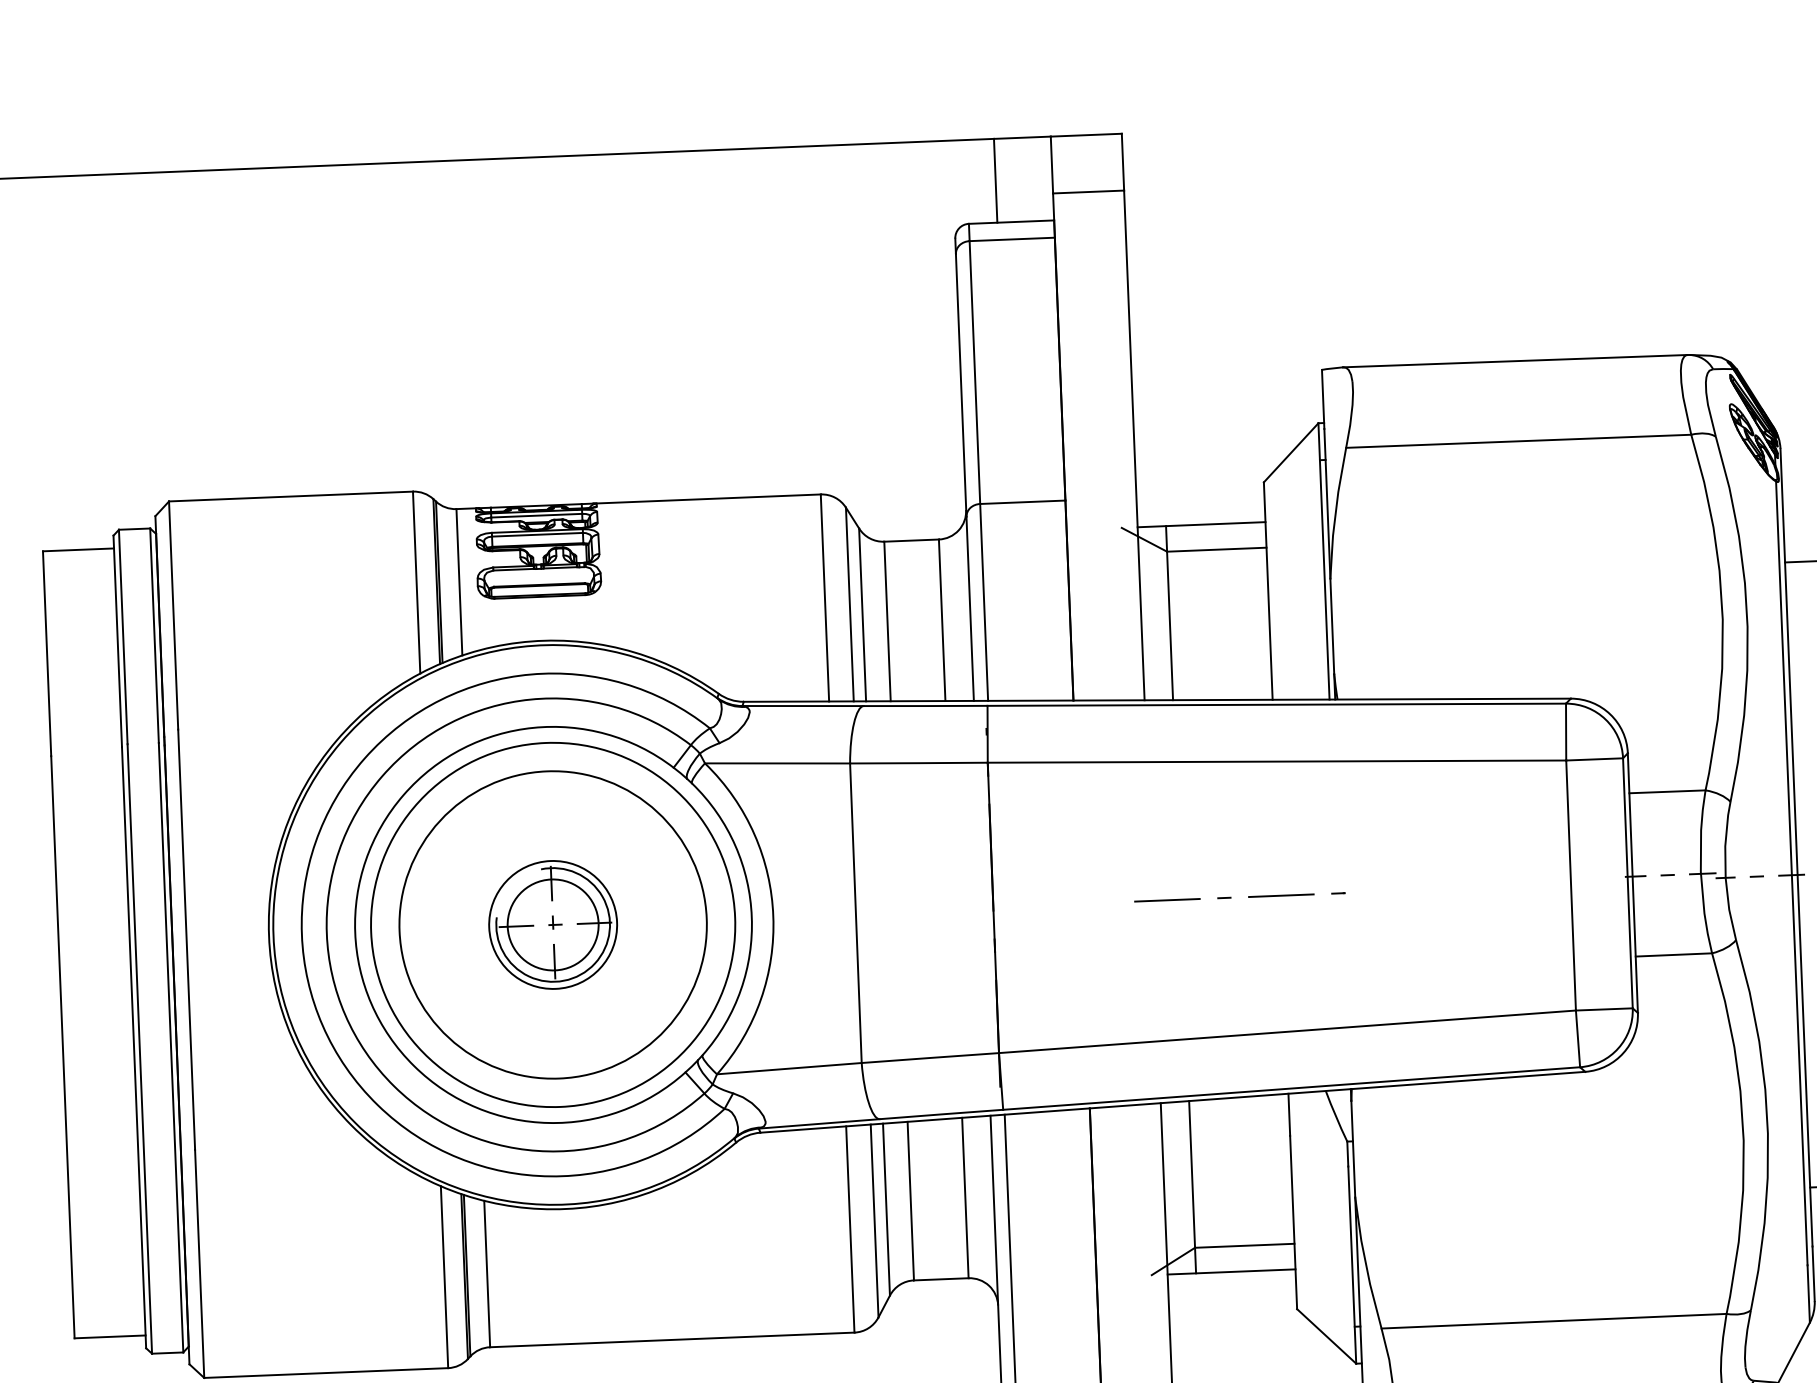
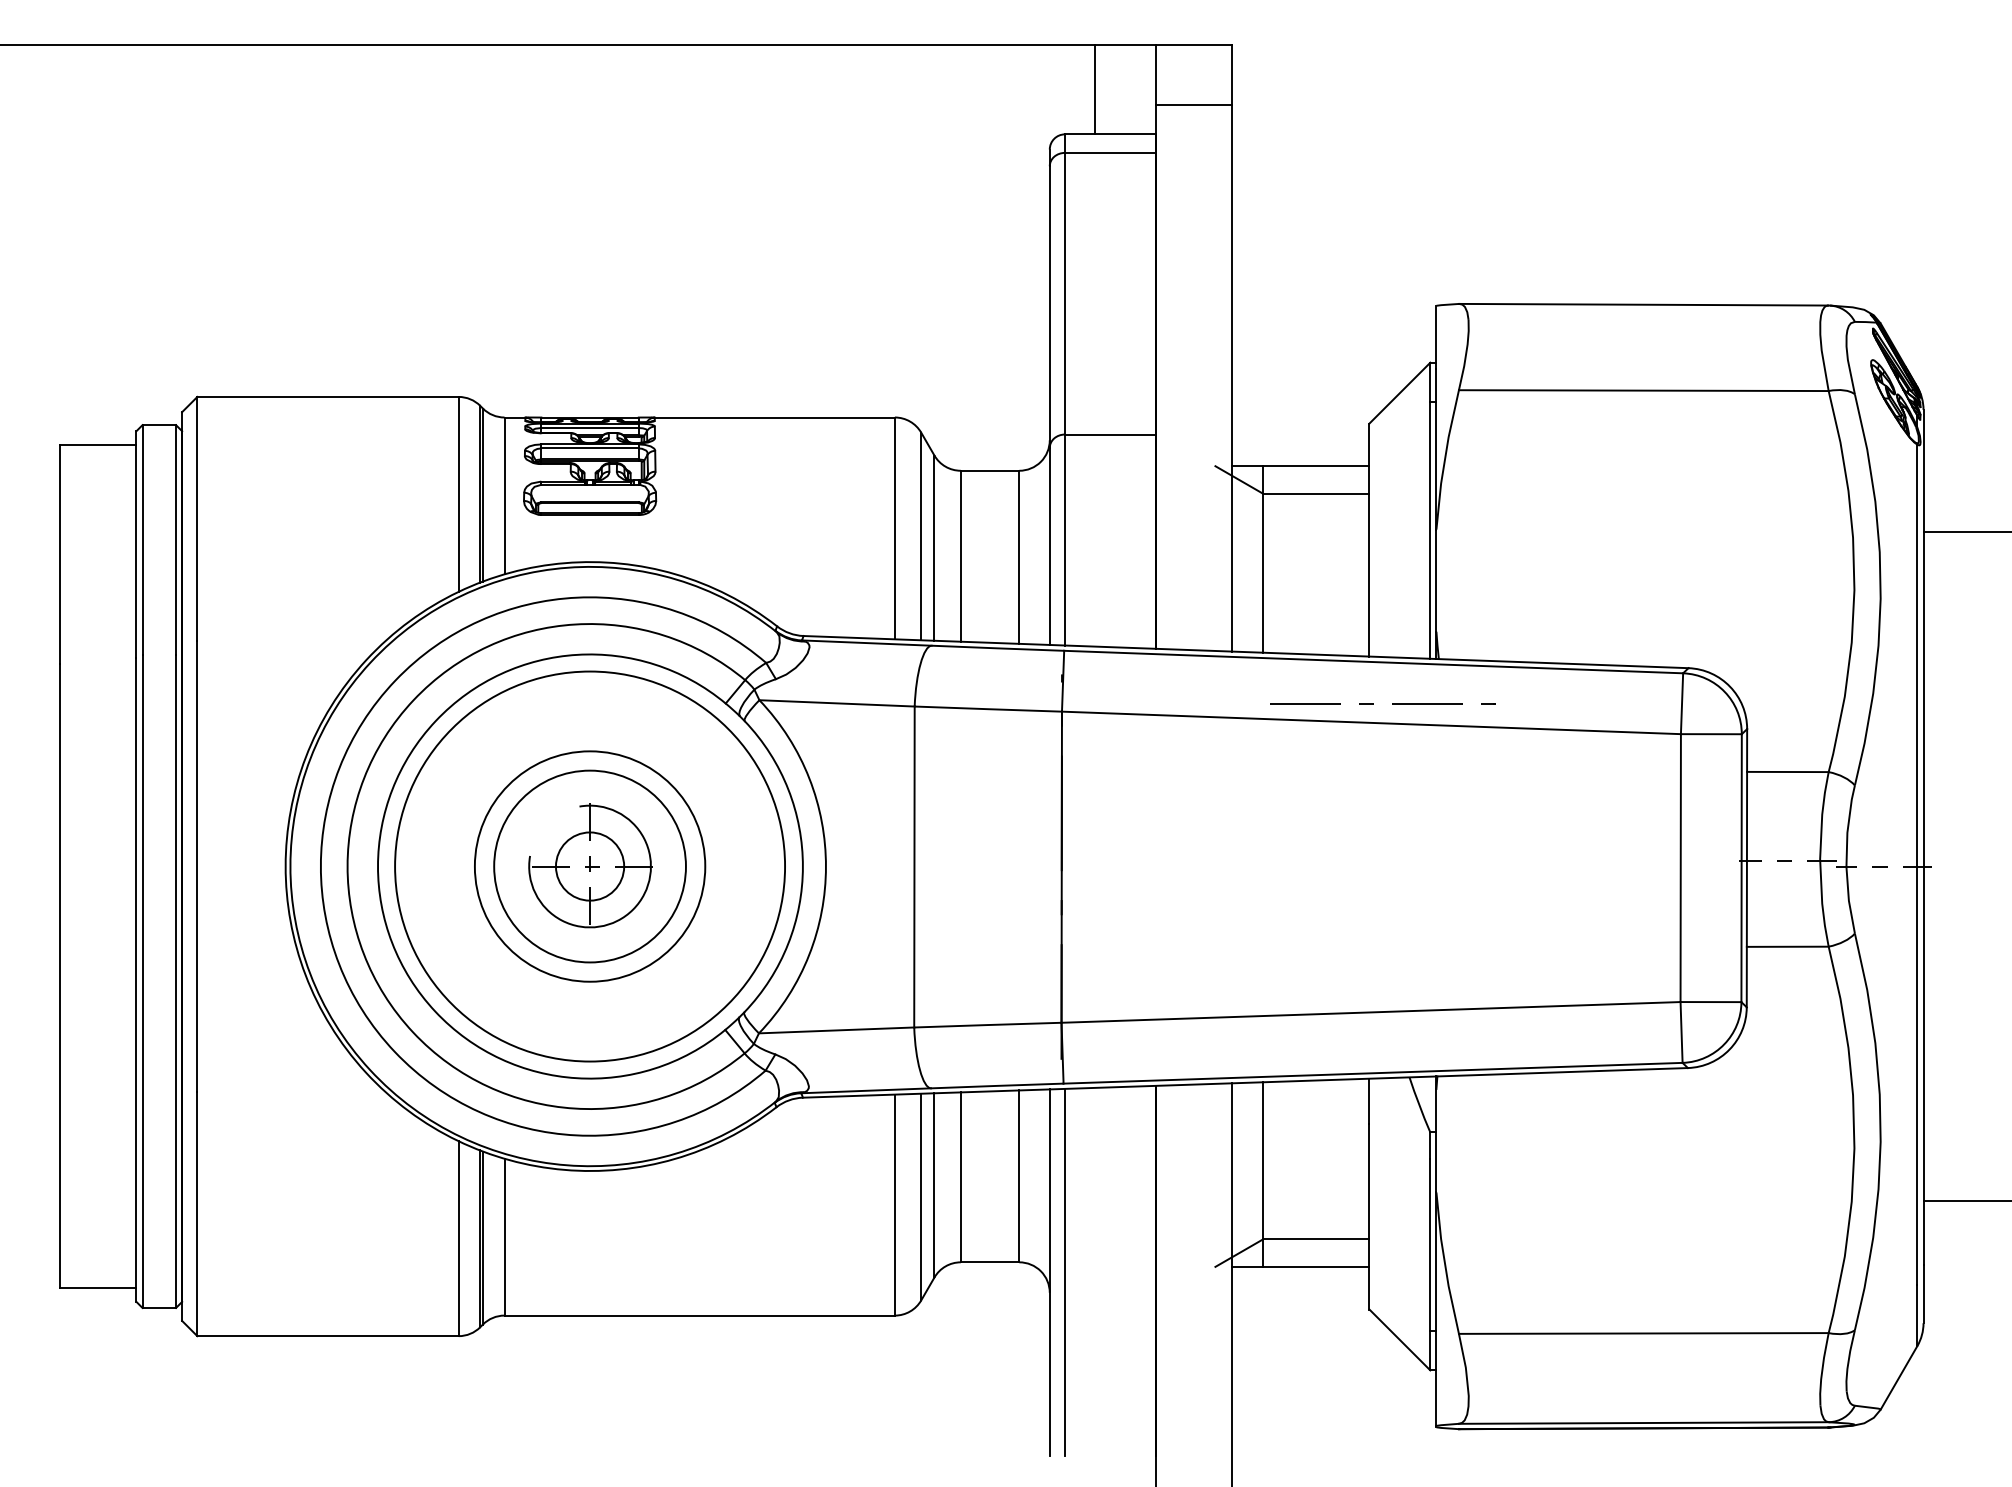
line: (1231, 897) -> (1373, 703), moved
circle: (552, 924) -> (589, 866), size x0.7
circle: (552, 924) -> (589, 866), size x0.7
circle: (552, 924) -> (589, 866), size x1.4

